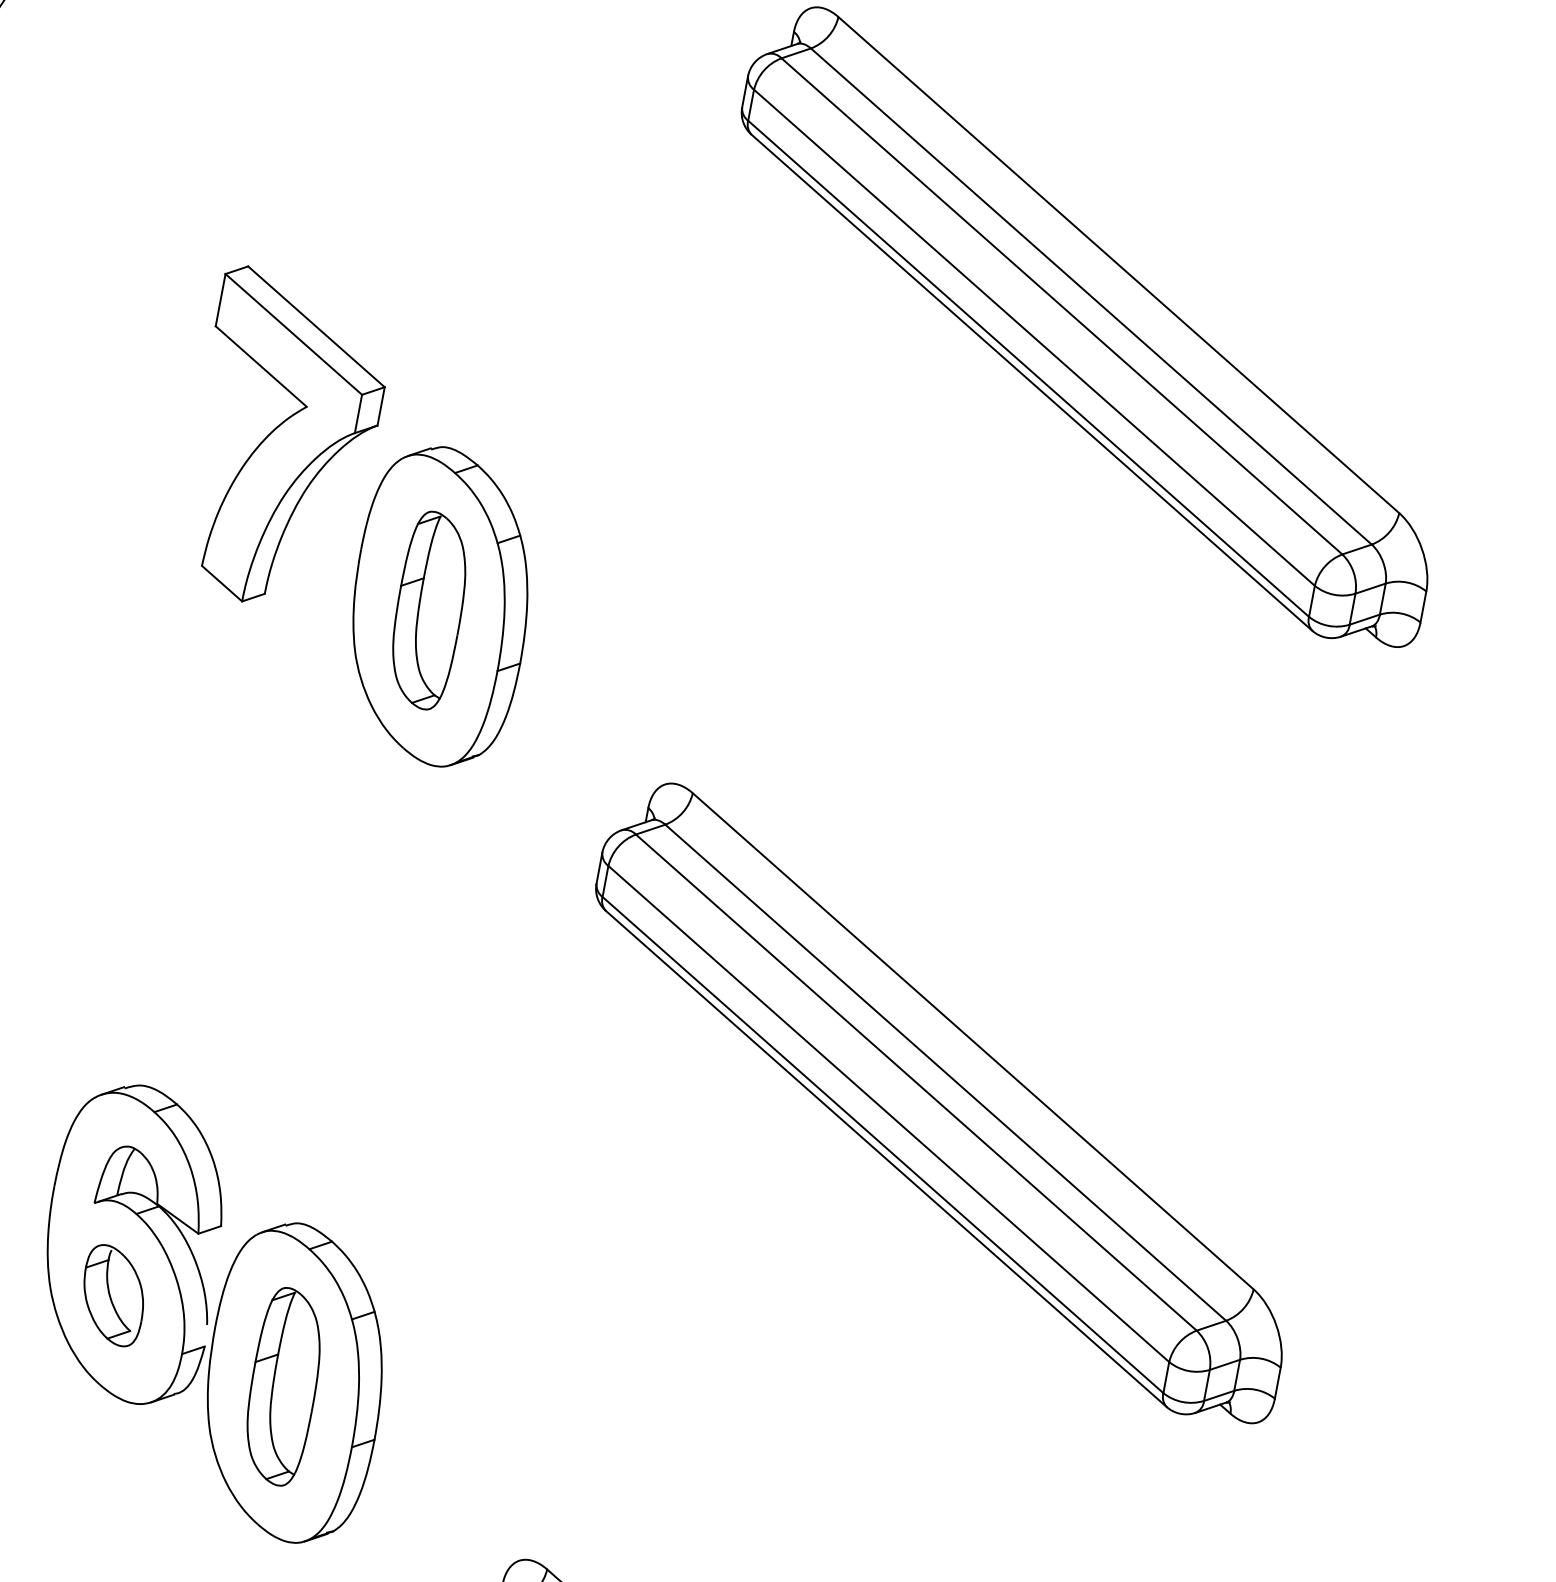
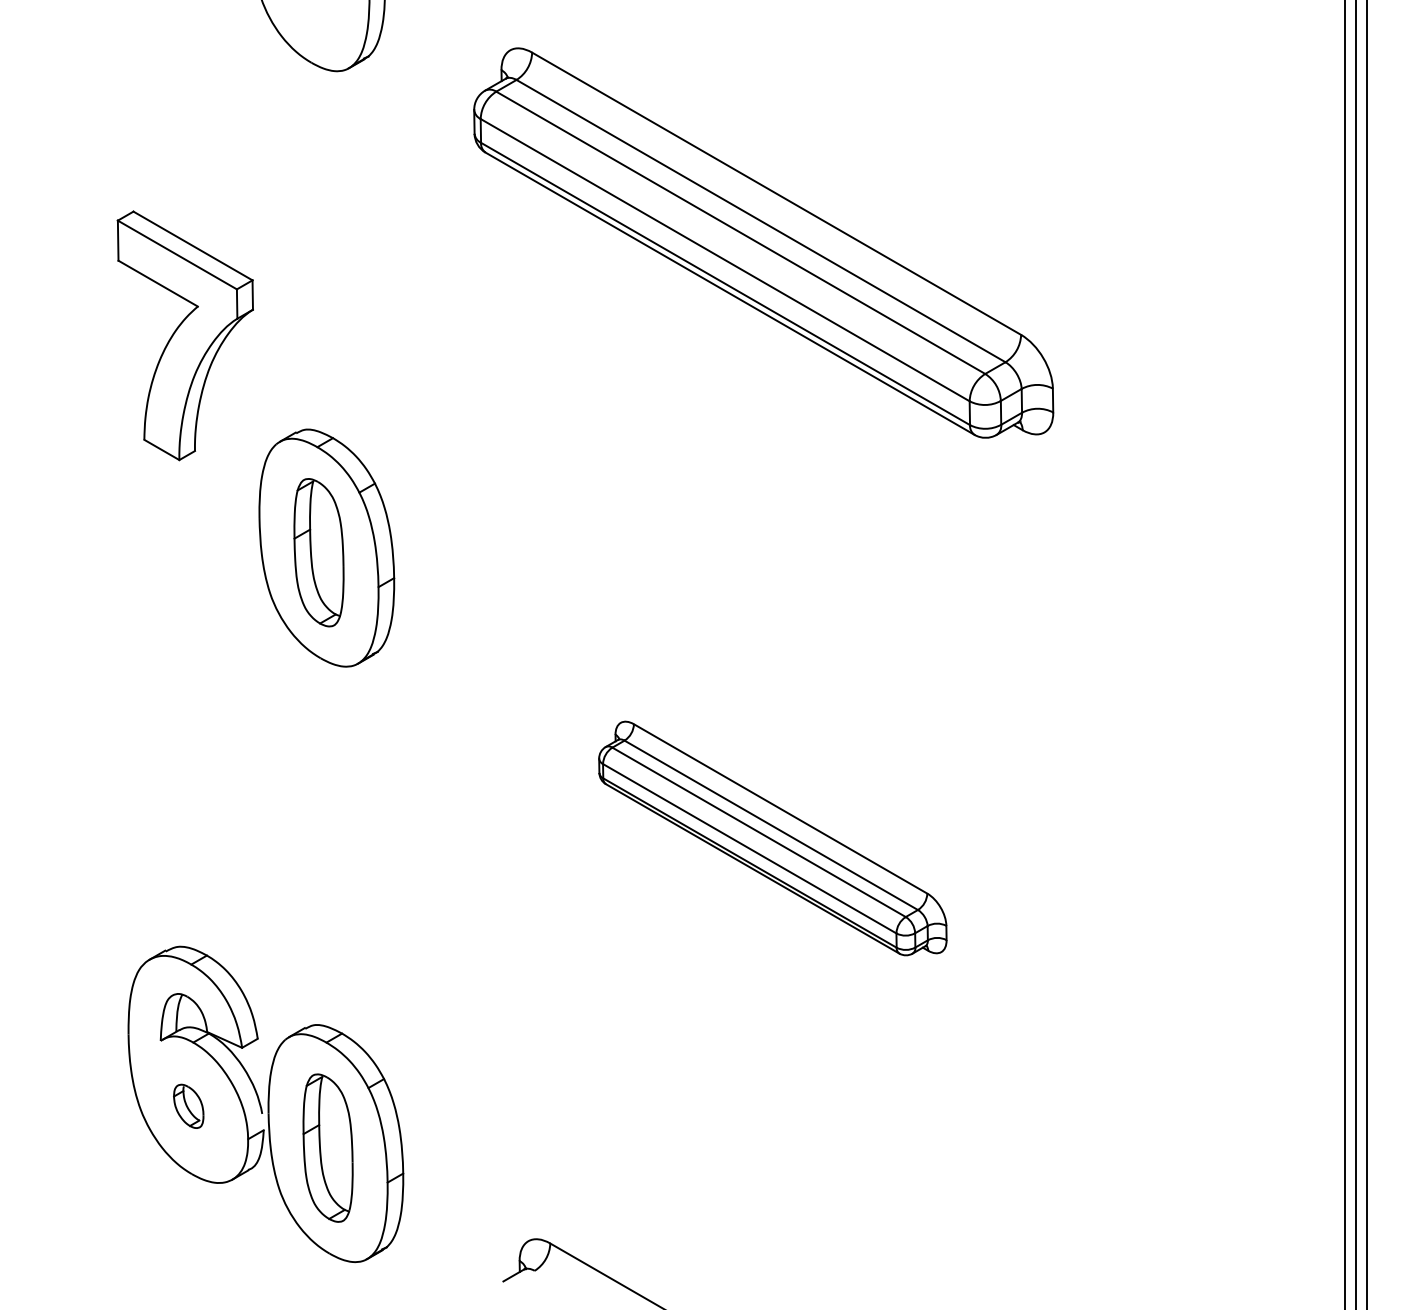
part: (281, 440) -> (184, 335), moved
part: (943, 1101) -> (772, 838), size x0.6
part: (113, 1295) -> (188, 1106), size x0.6

